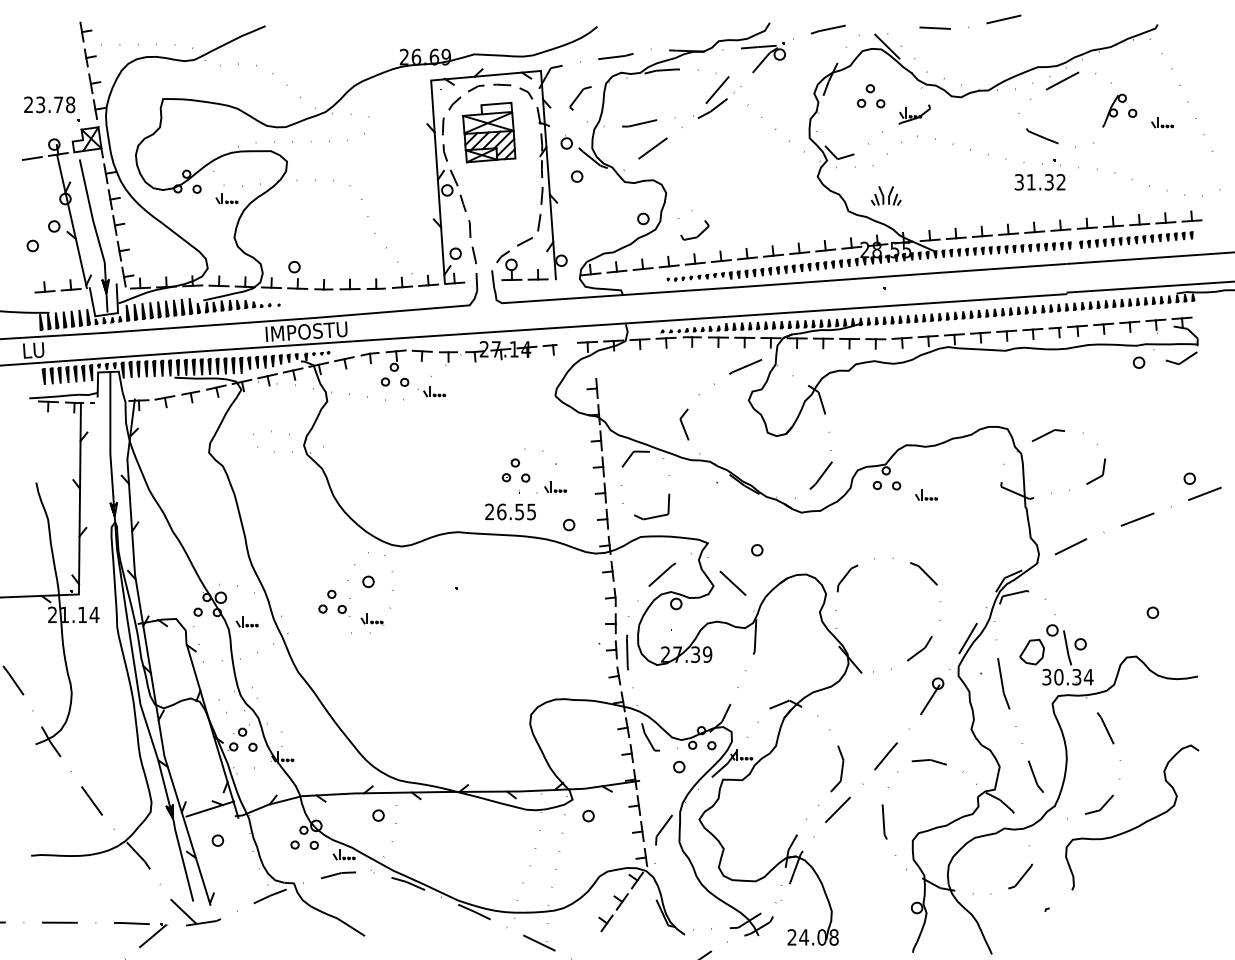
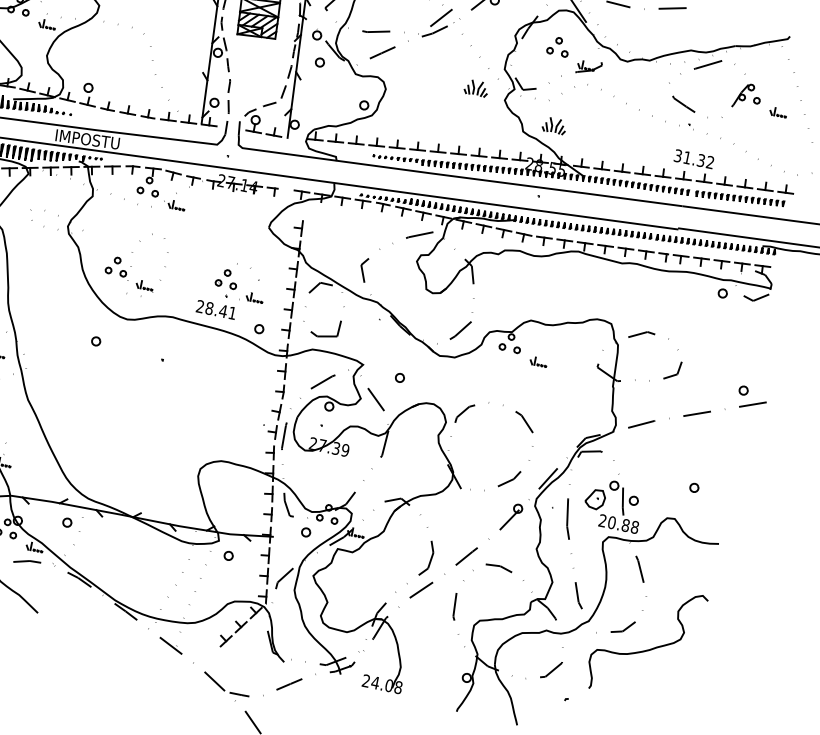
part: (778, 168) -> (476, 87), added
text: (1039, 182) -> (693, 159), moved
part: (700, 232) -> (406, 124), removed
text: (516, 511) -> (220, 310), 26.55 -> 28.41
part: (350, 598) -> (131, 266), moved
text: (1067, 676) -> (618, 523), 30.34 -> 20.88

